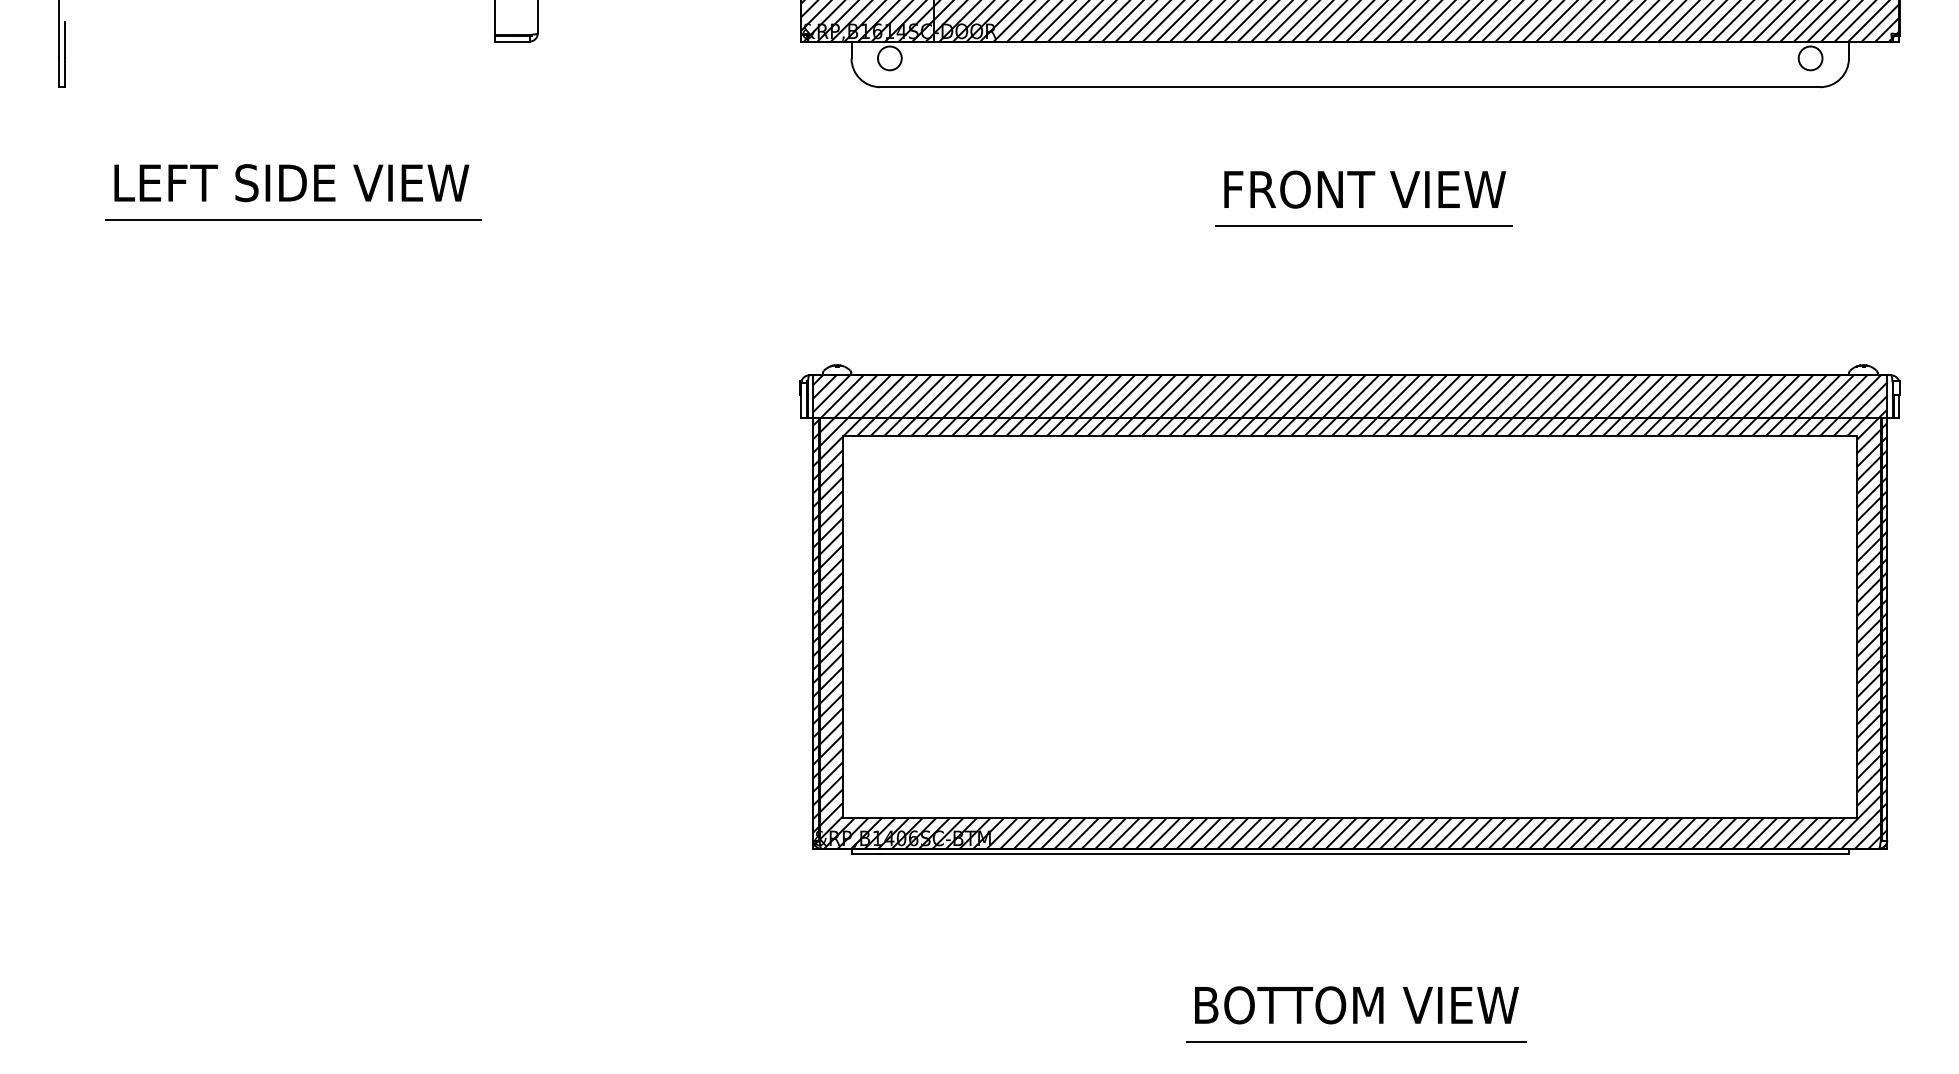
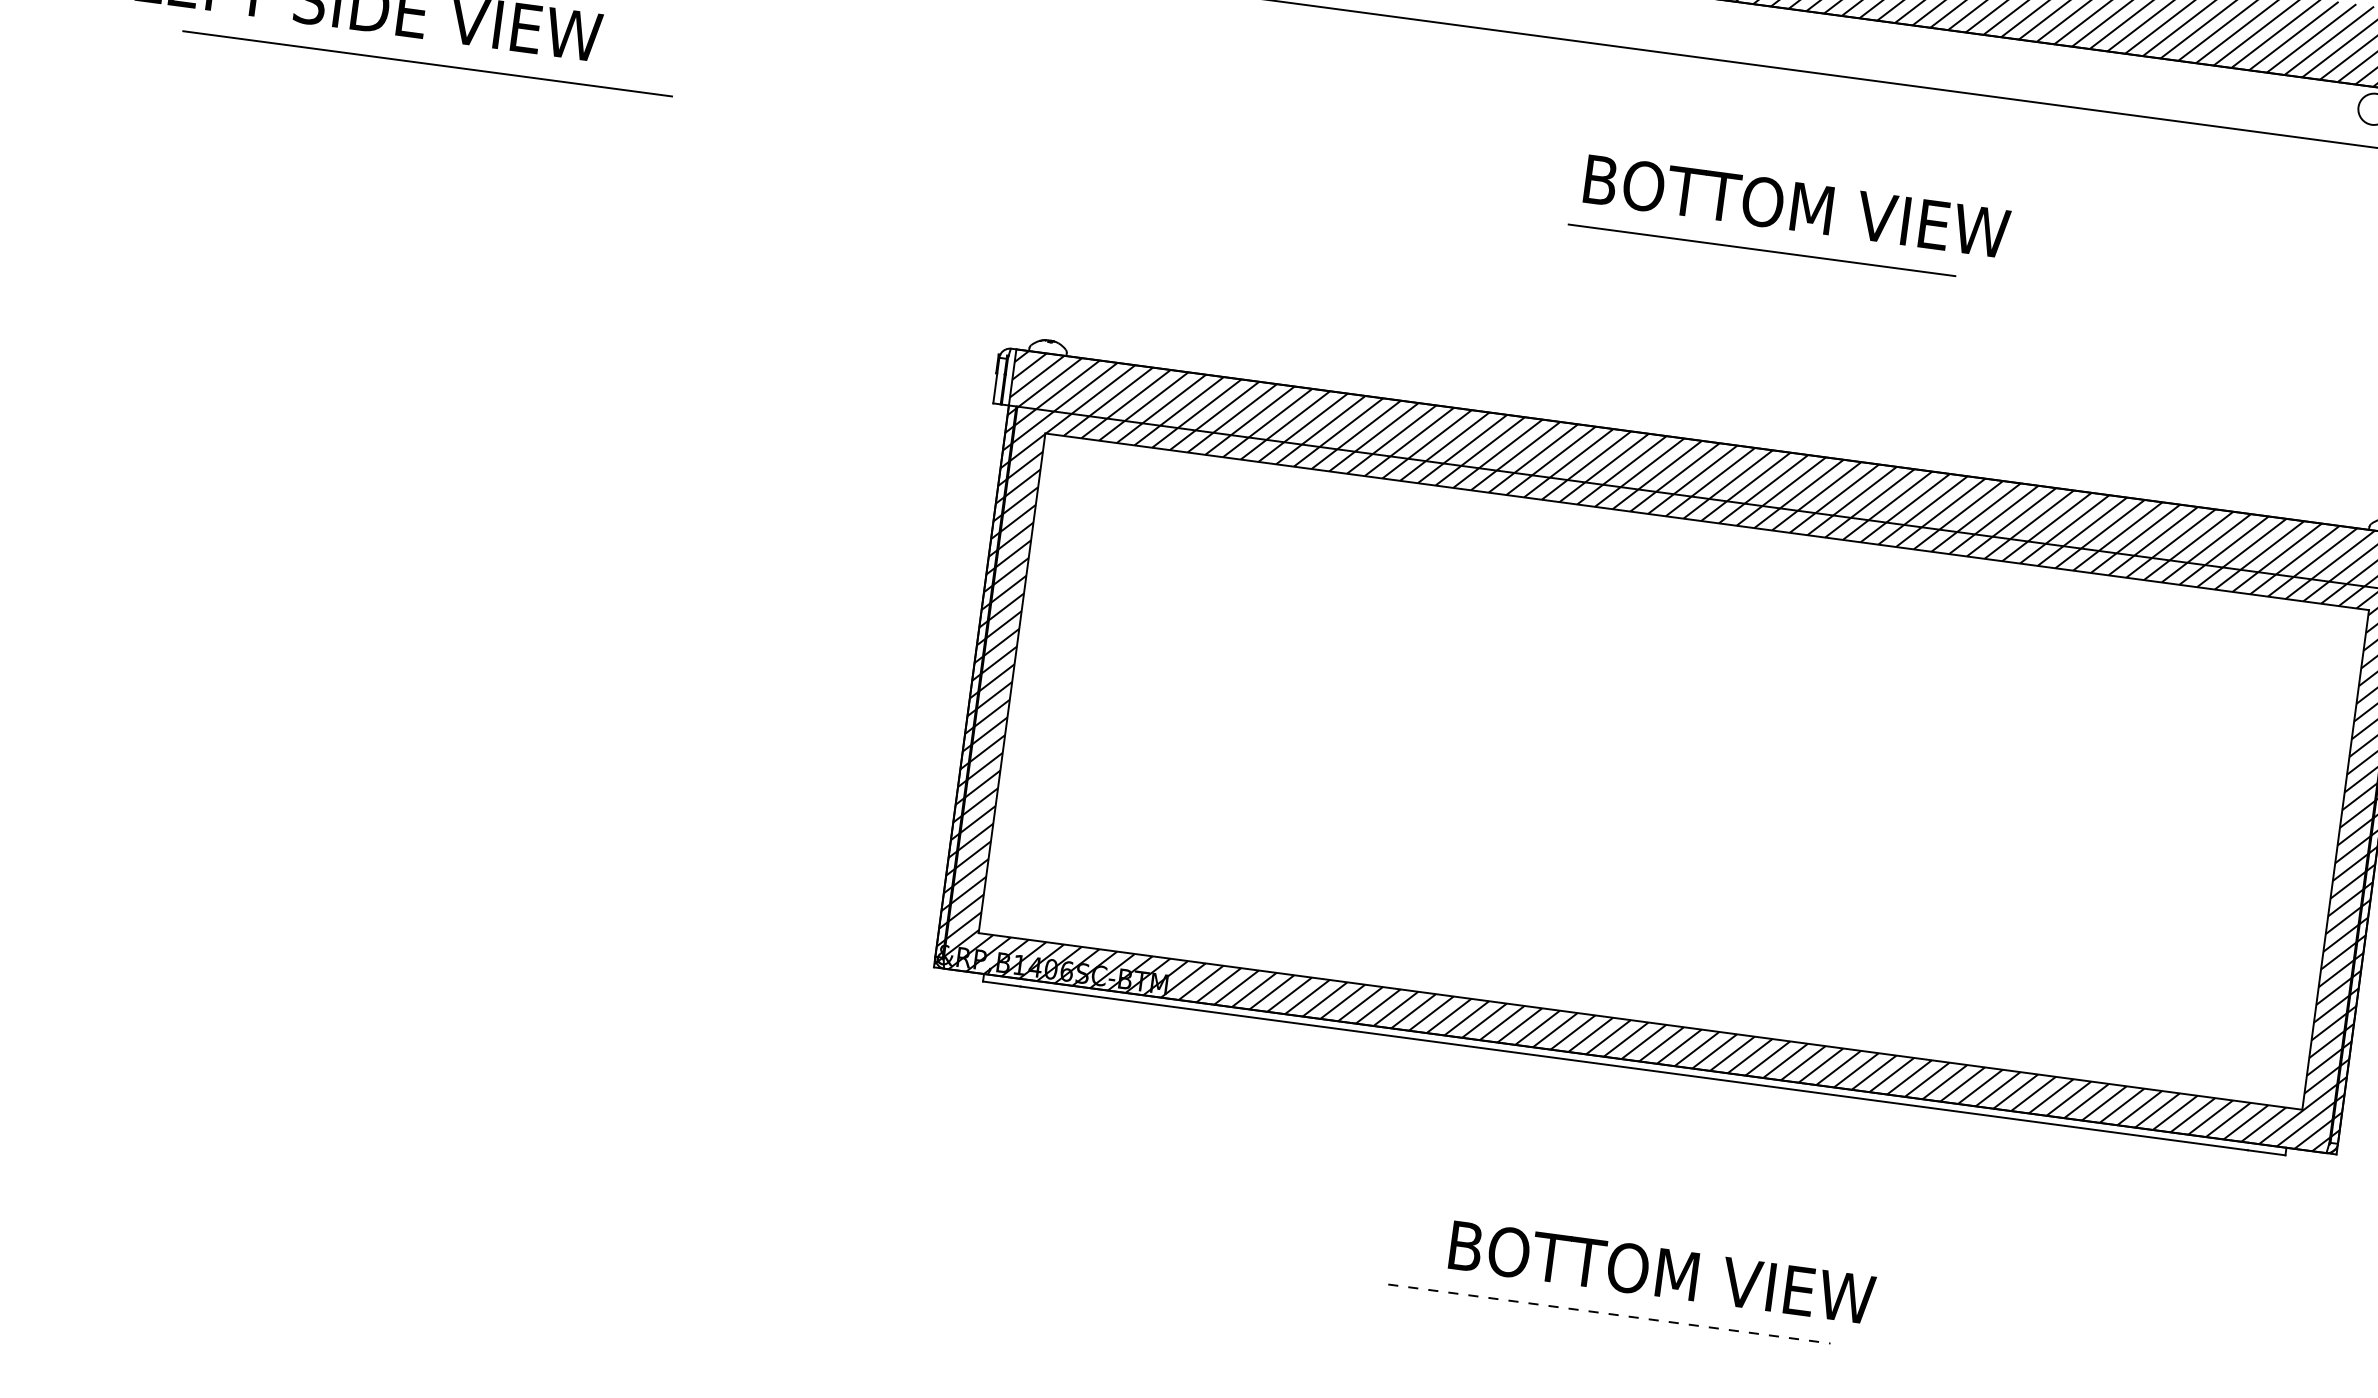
text: (1388, 189) -> (1800, 206), FRONT VIEW -> BOTTOM VIEW
line: (293, 219) -> (427, 63), moved
text: (1356, 1005) -> (1661, 1272), moved
line: (1356, 1041) -> (1609, 1313), solid -> dashed

